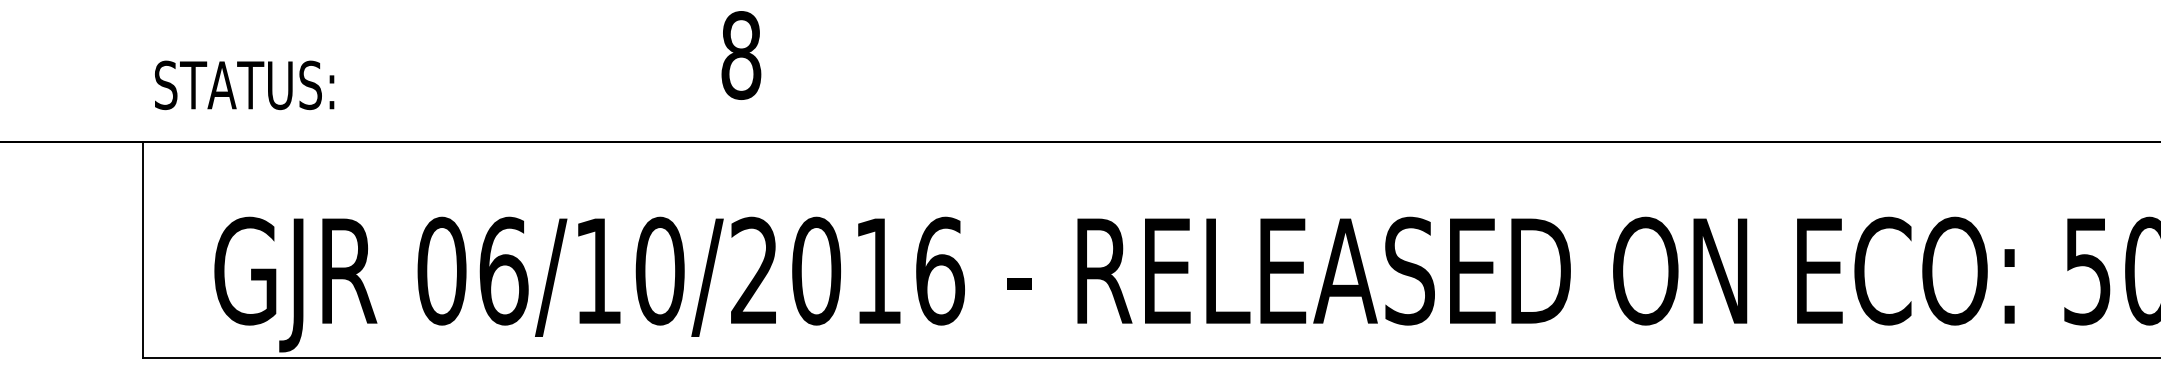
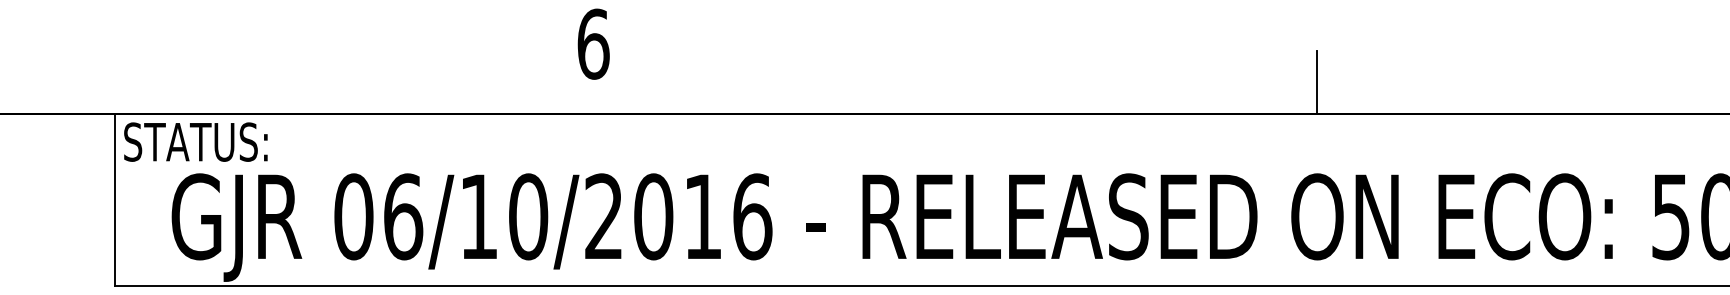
text: (741, 54) -> (593, 43), 8 -> 6
text: (244, 84) -> (195, 141), moved
line: (1645, 103) -> (1317, 82), added

